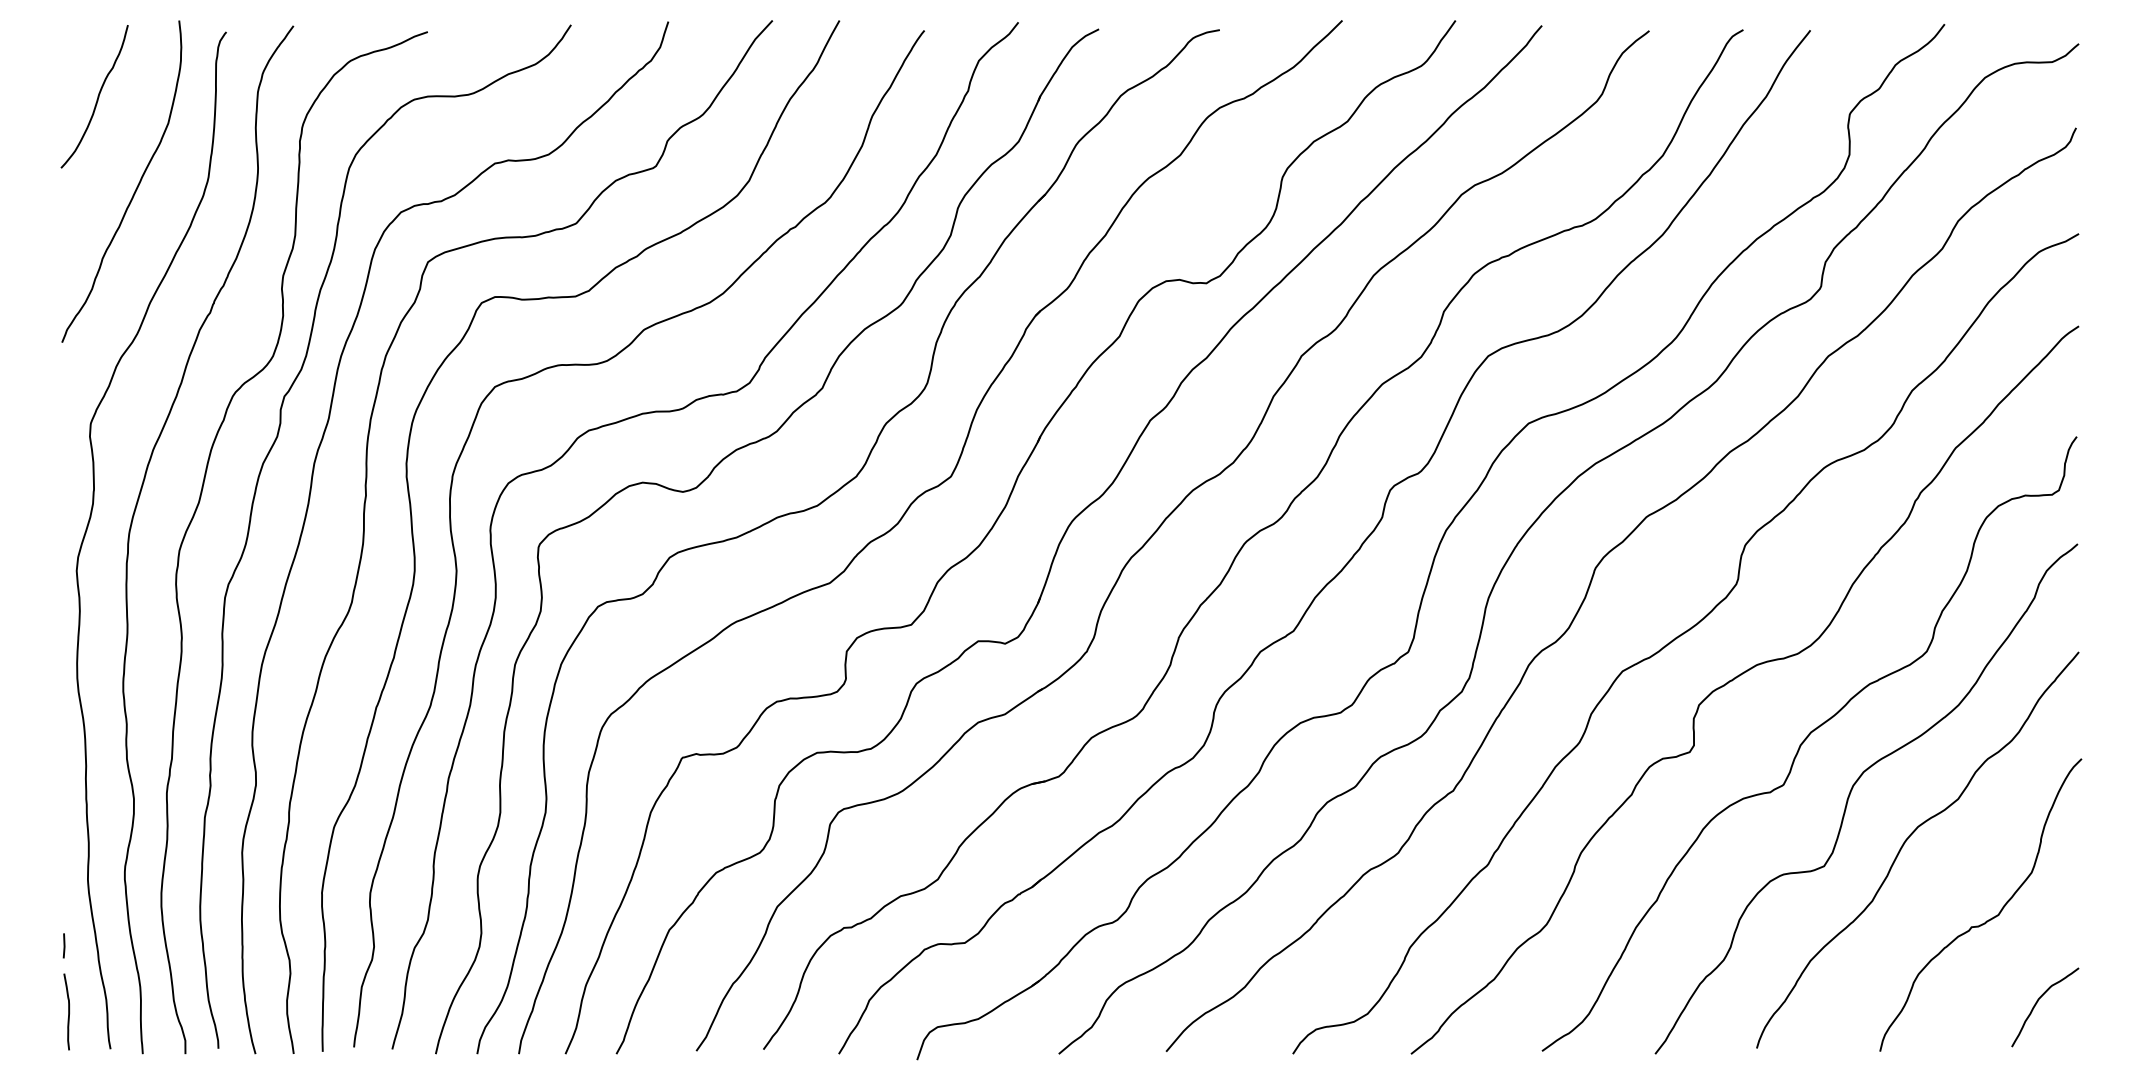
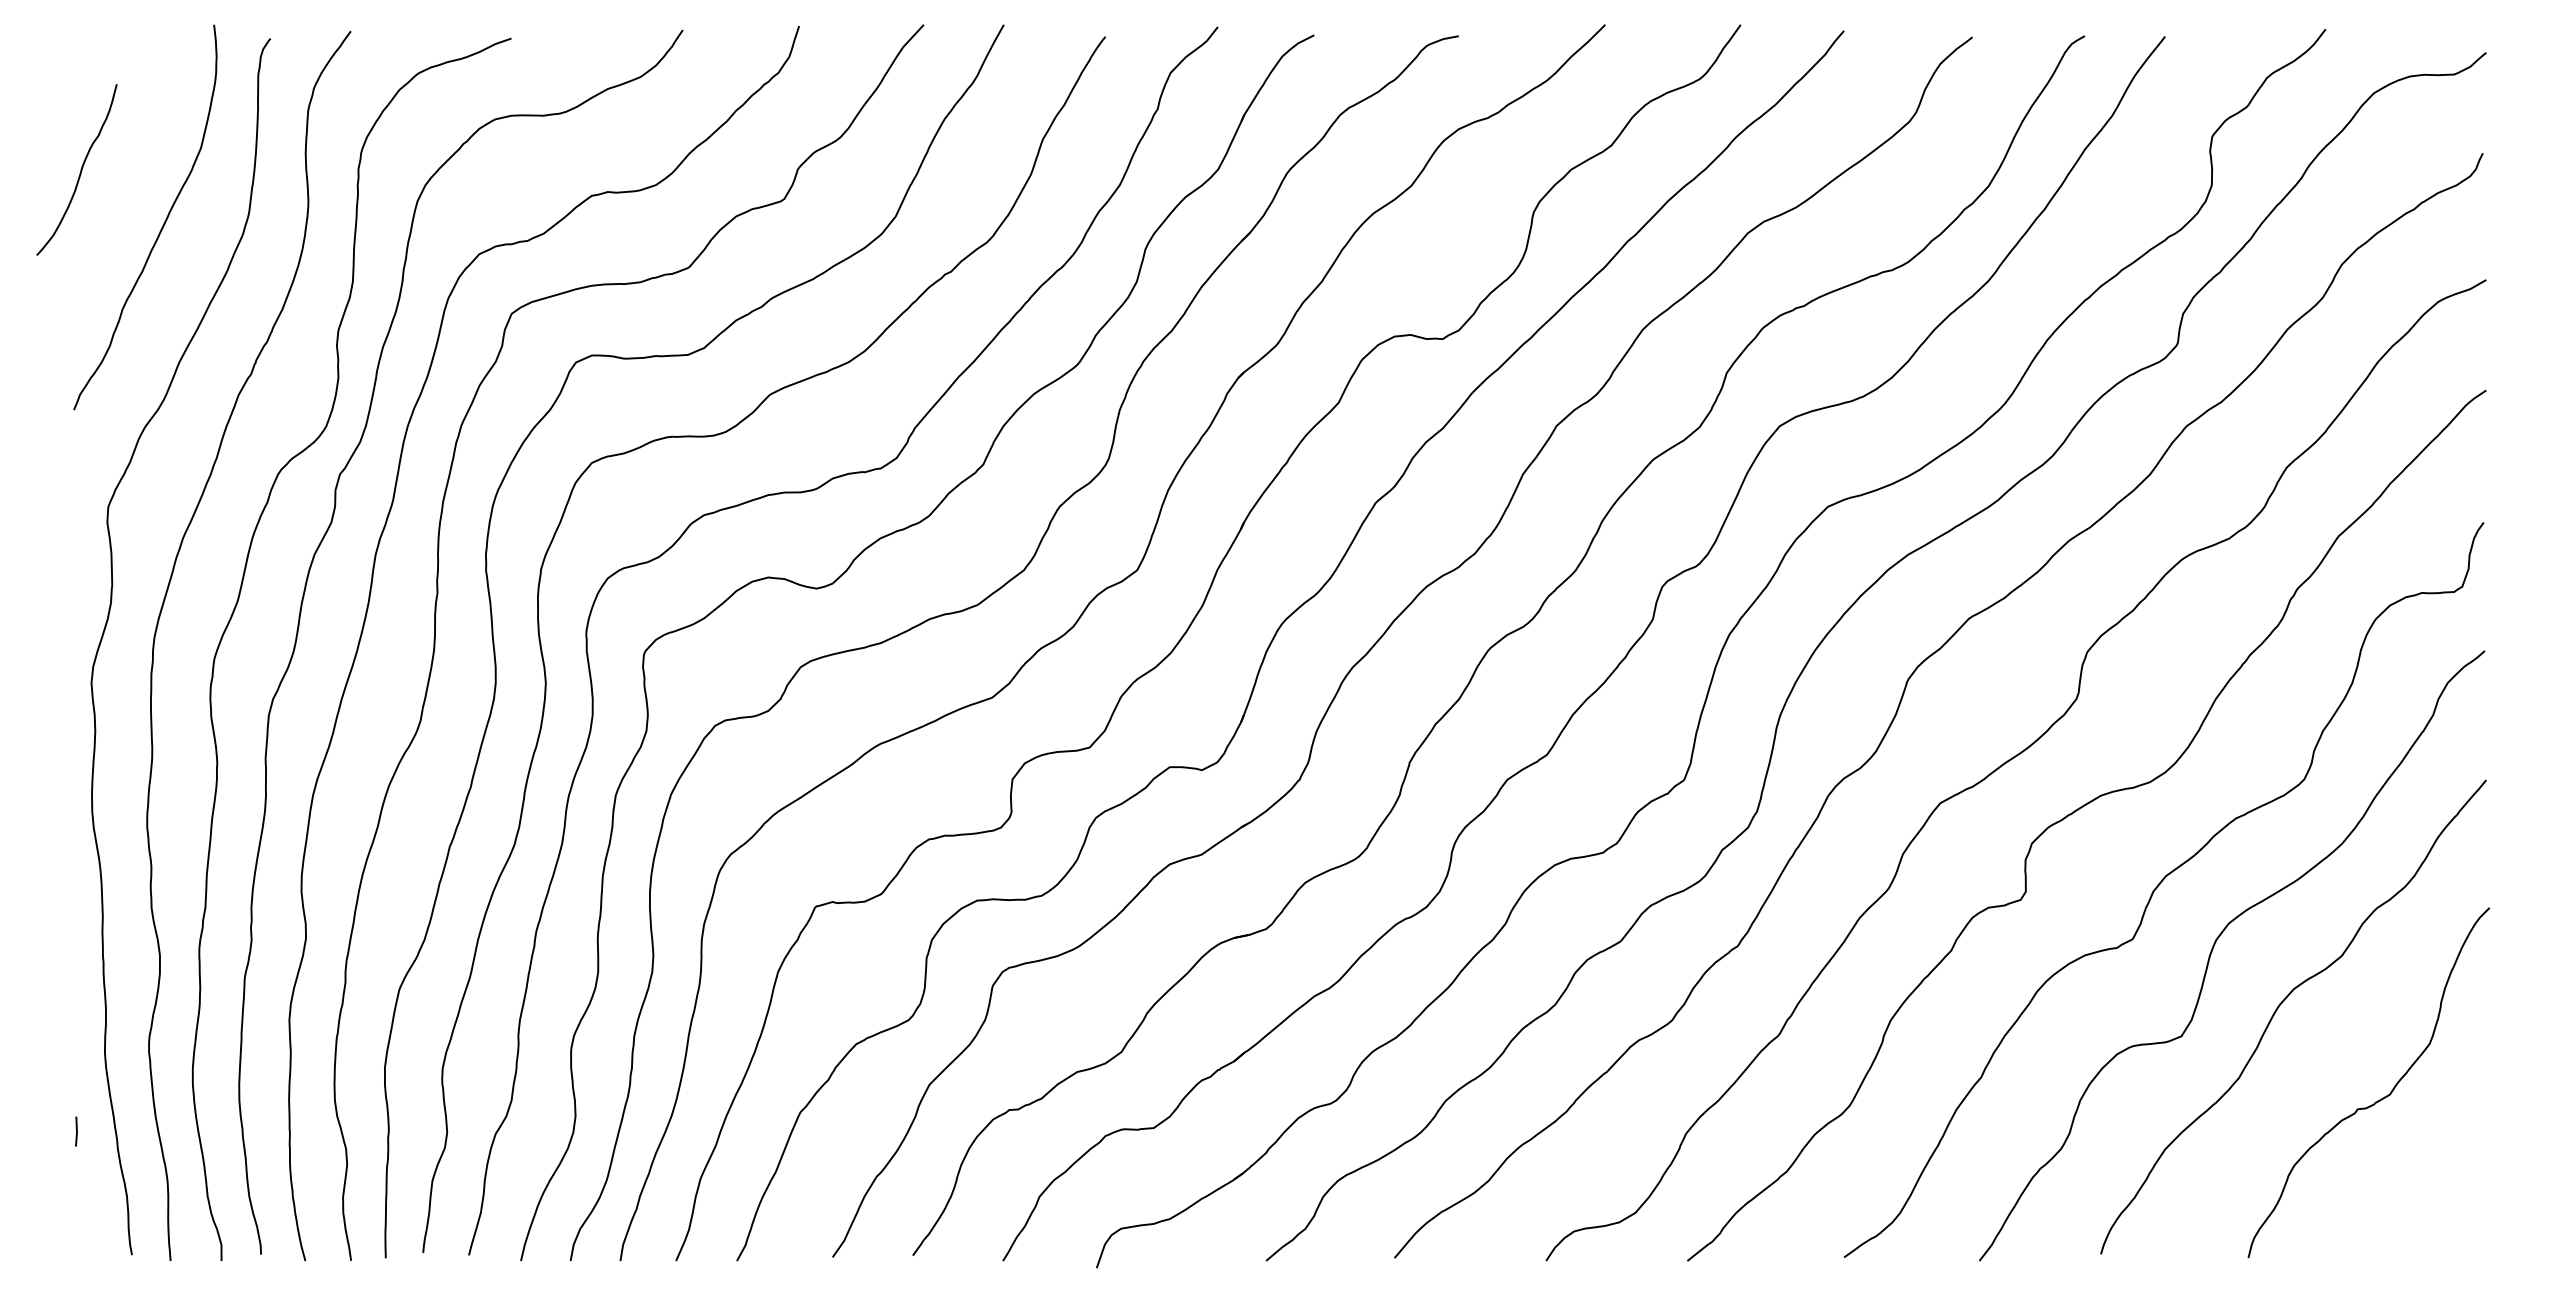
curve: (97, 96) -> (80, 169), moved
curve: (2037, 1003) -> (2436, 1200), removed
curve: (68, 1011) -> (81, 1210), removed

